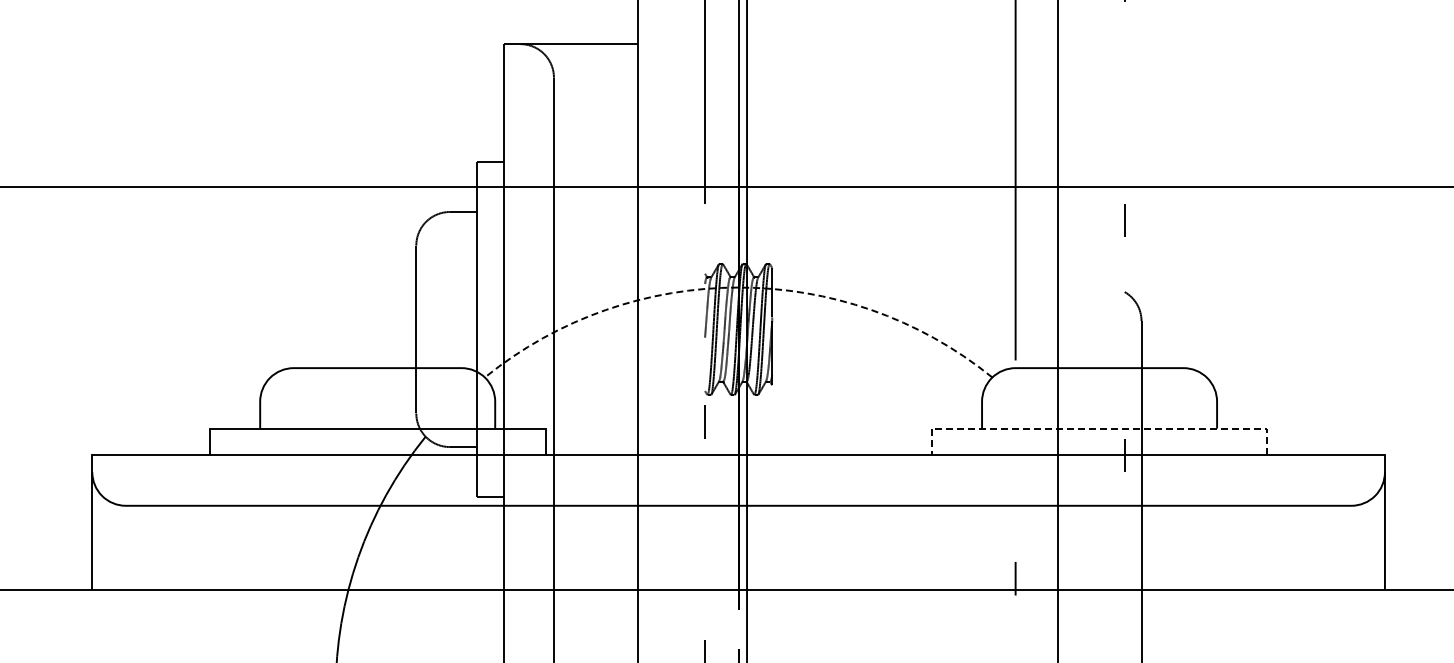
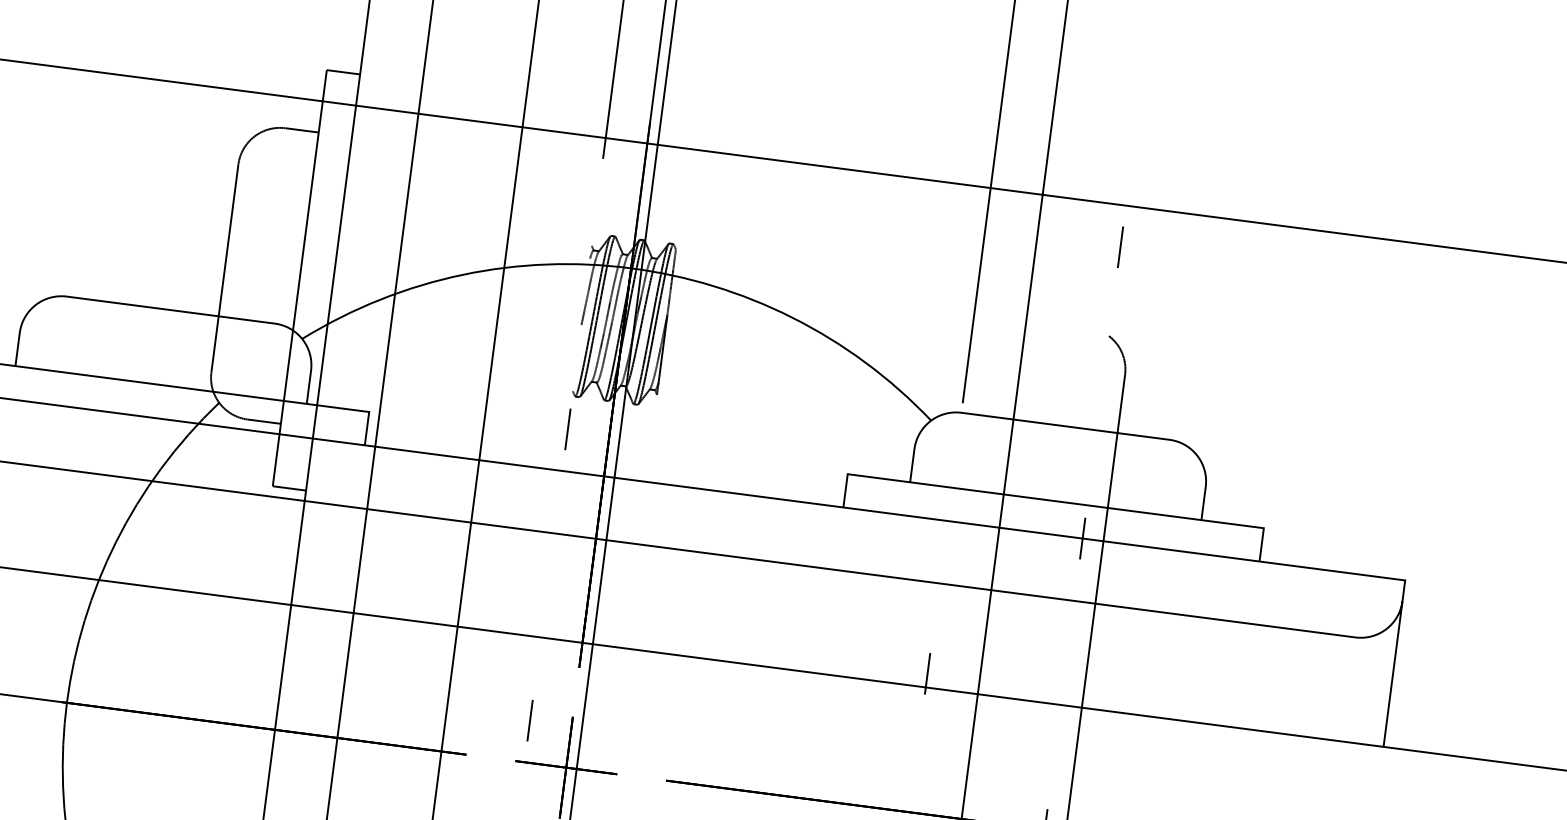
arc: (738, 287) -> (631, 268), dashed -> solid
line: (1099, 428) -> (1055, 501), dashed -> solid

